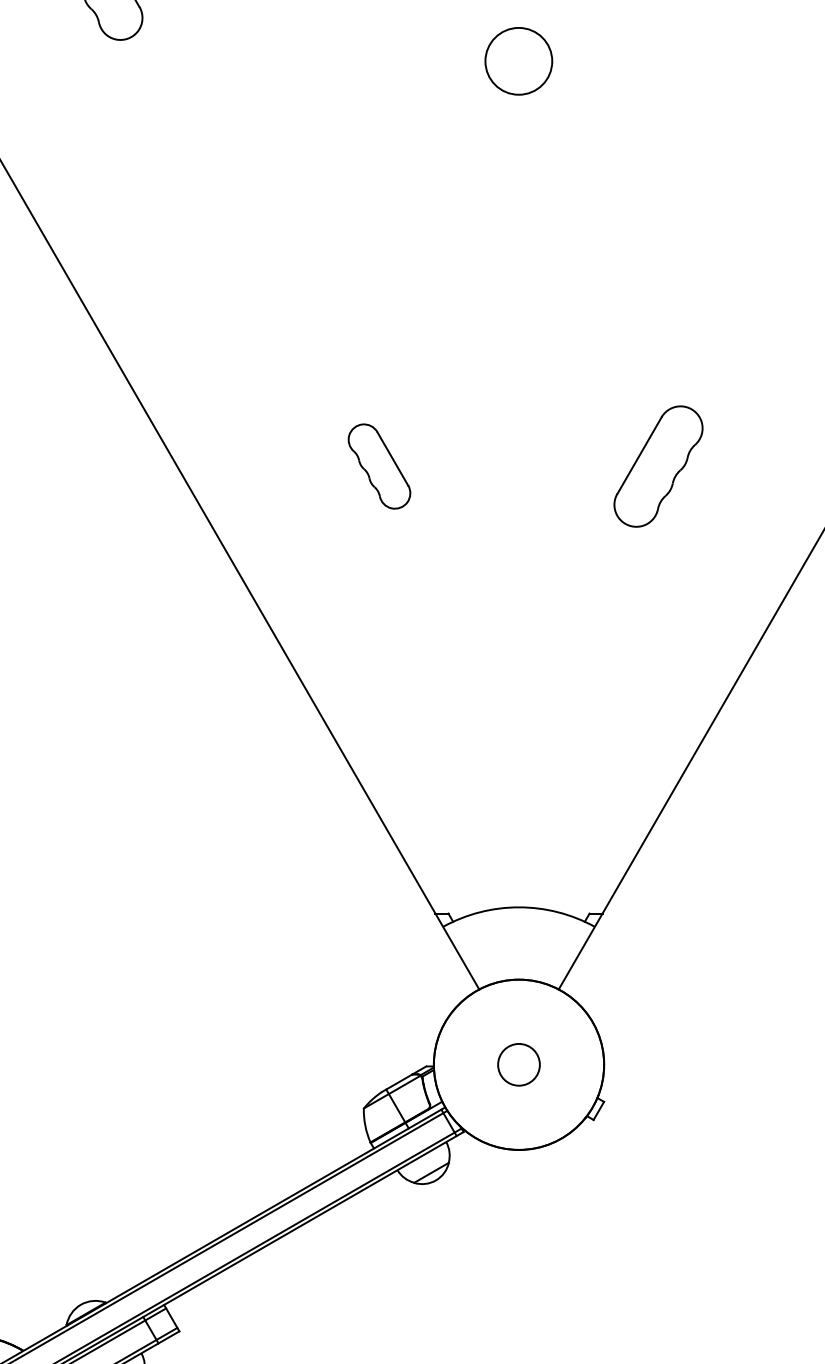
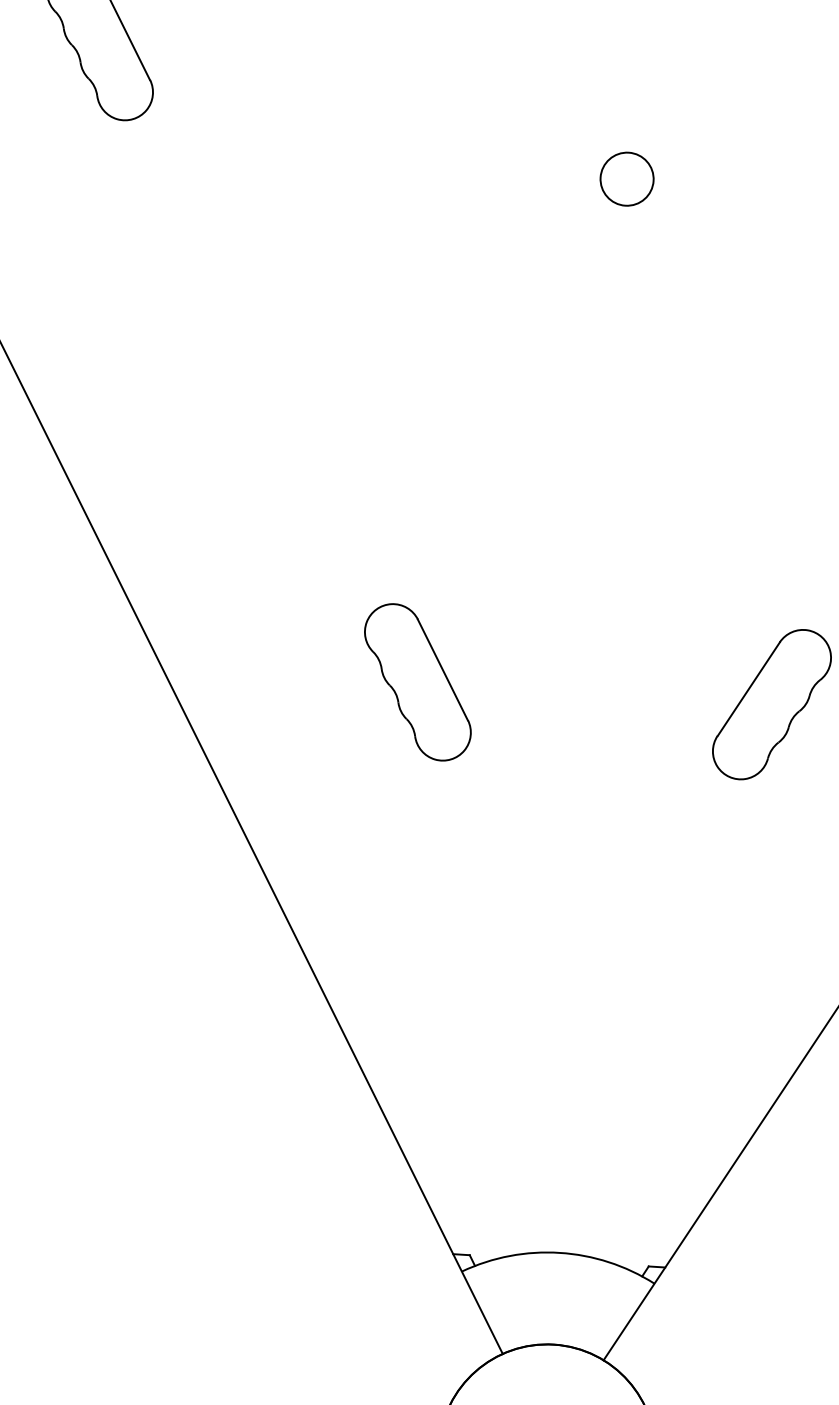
circle: (518, 61) -> (626, 179), size x0.62
part: (379, 466) -> (417, 682), size x1.43

